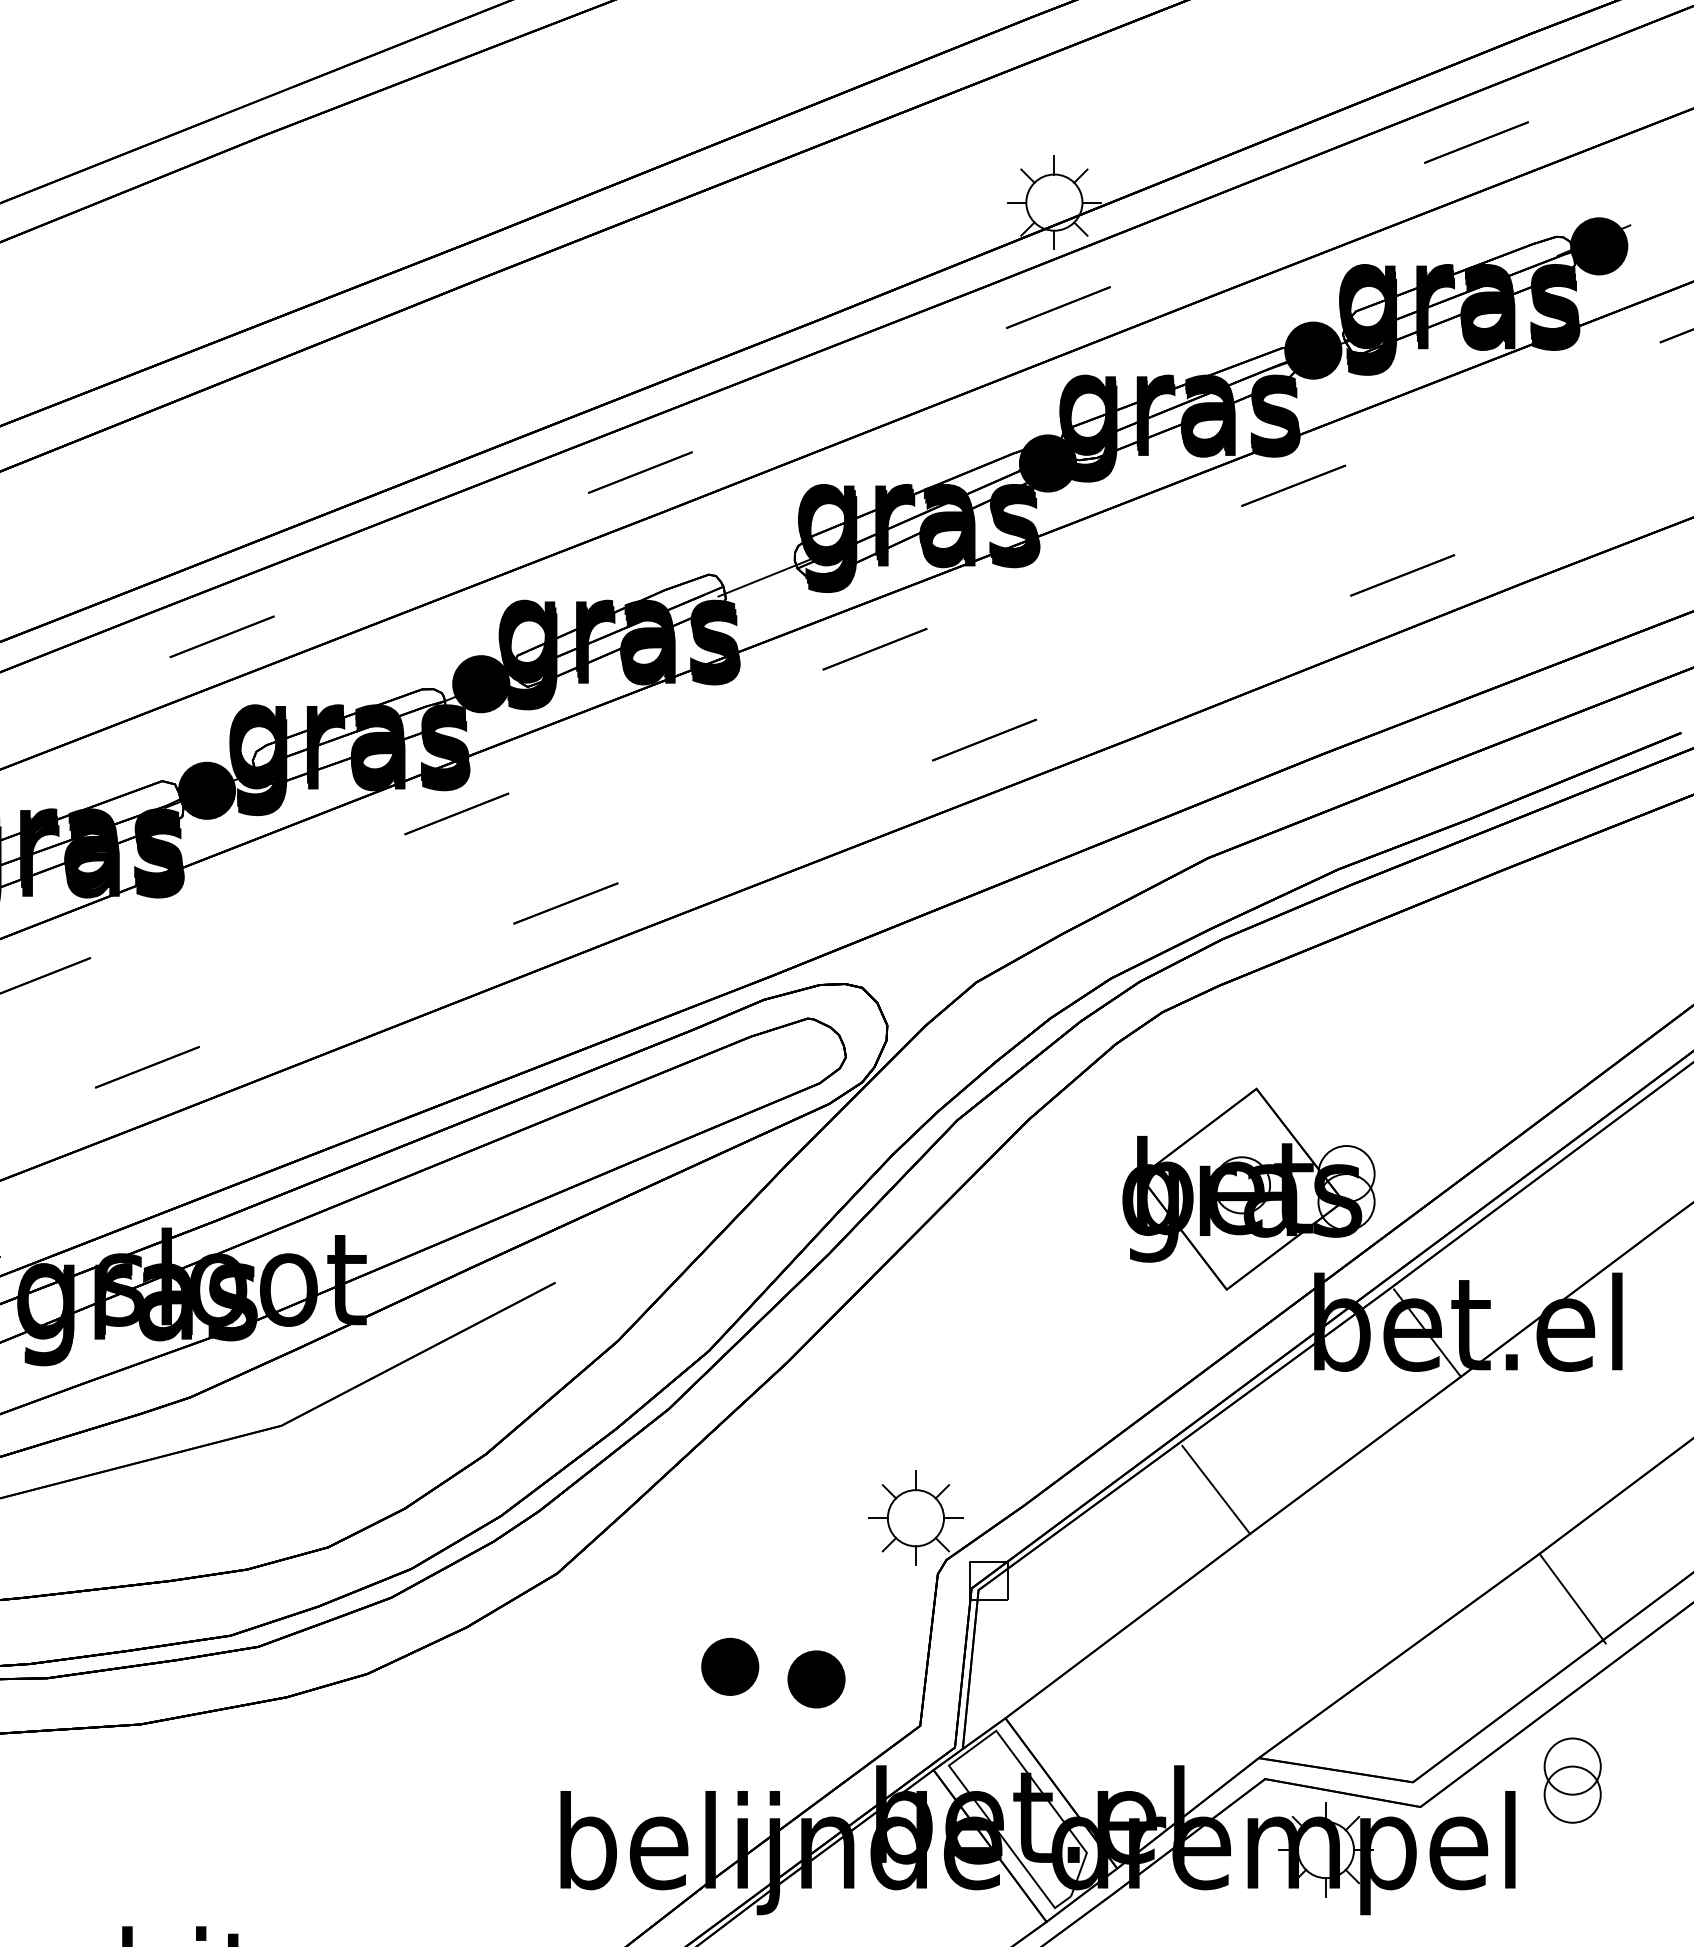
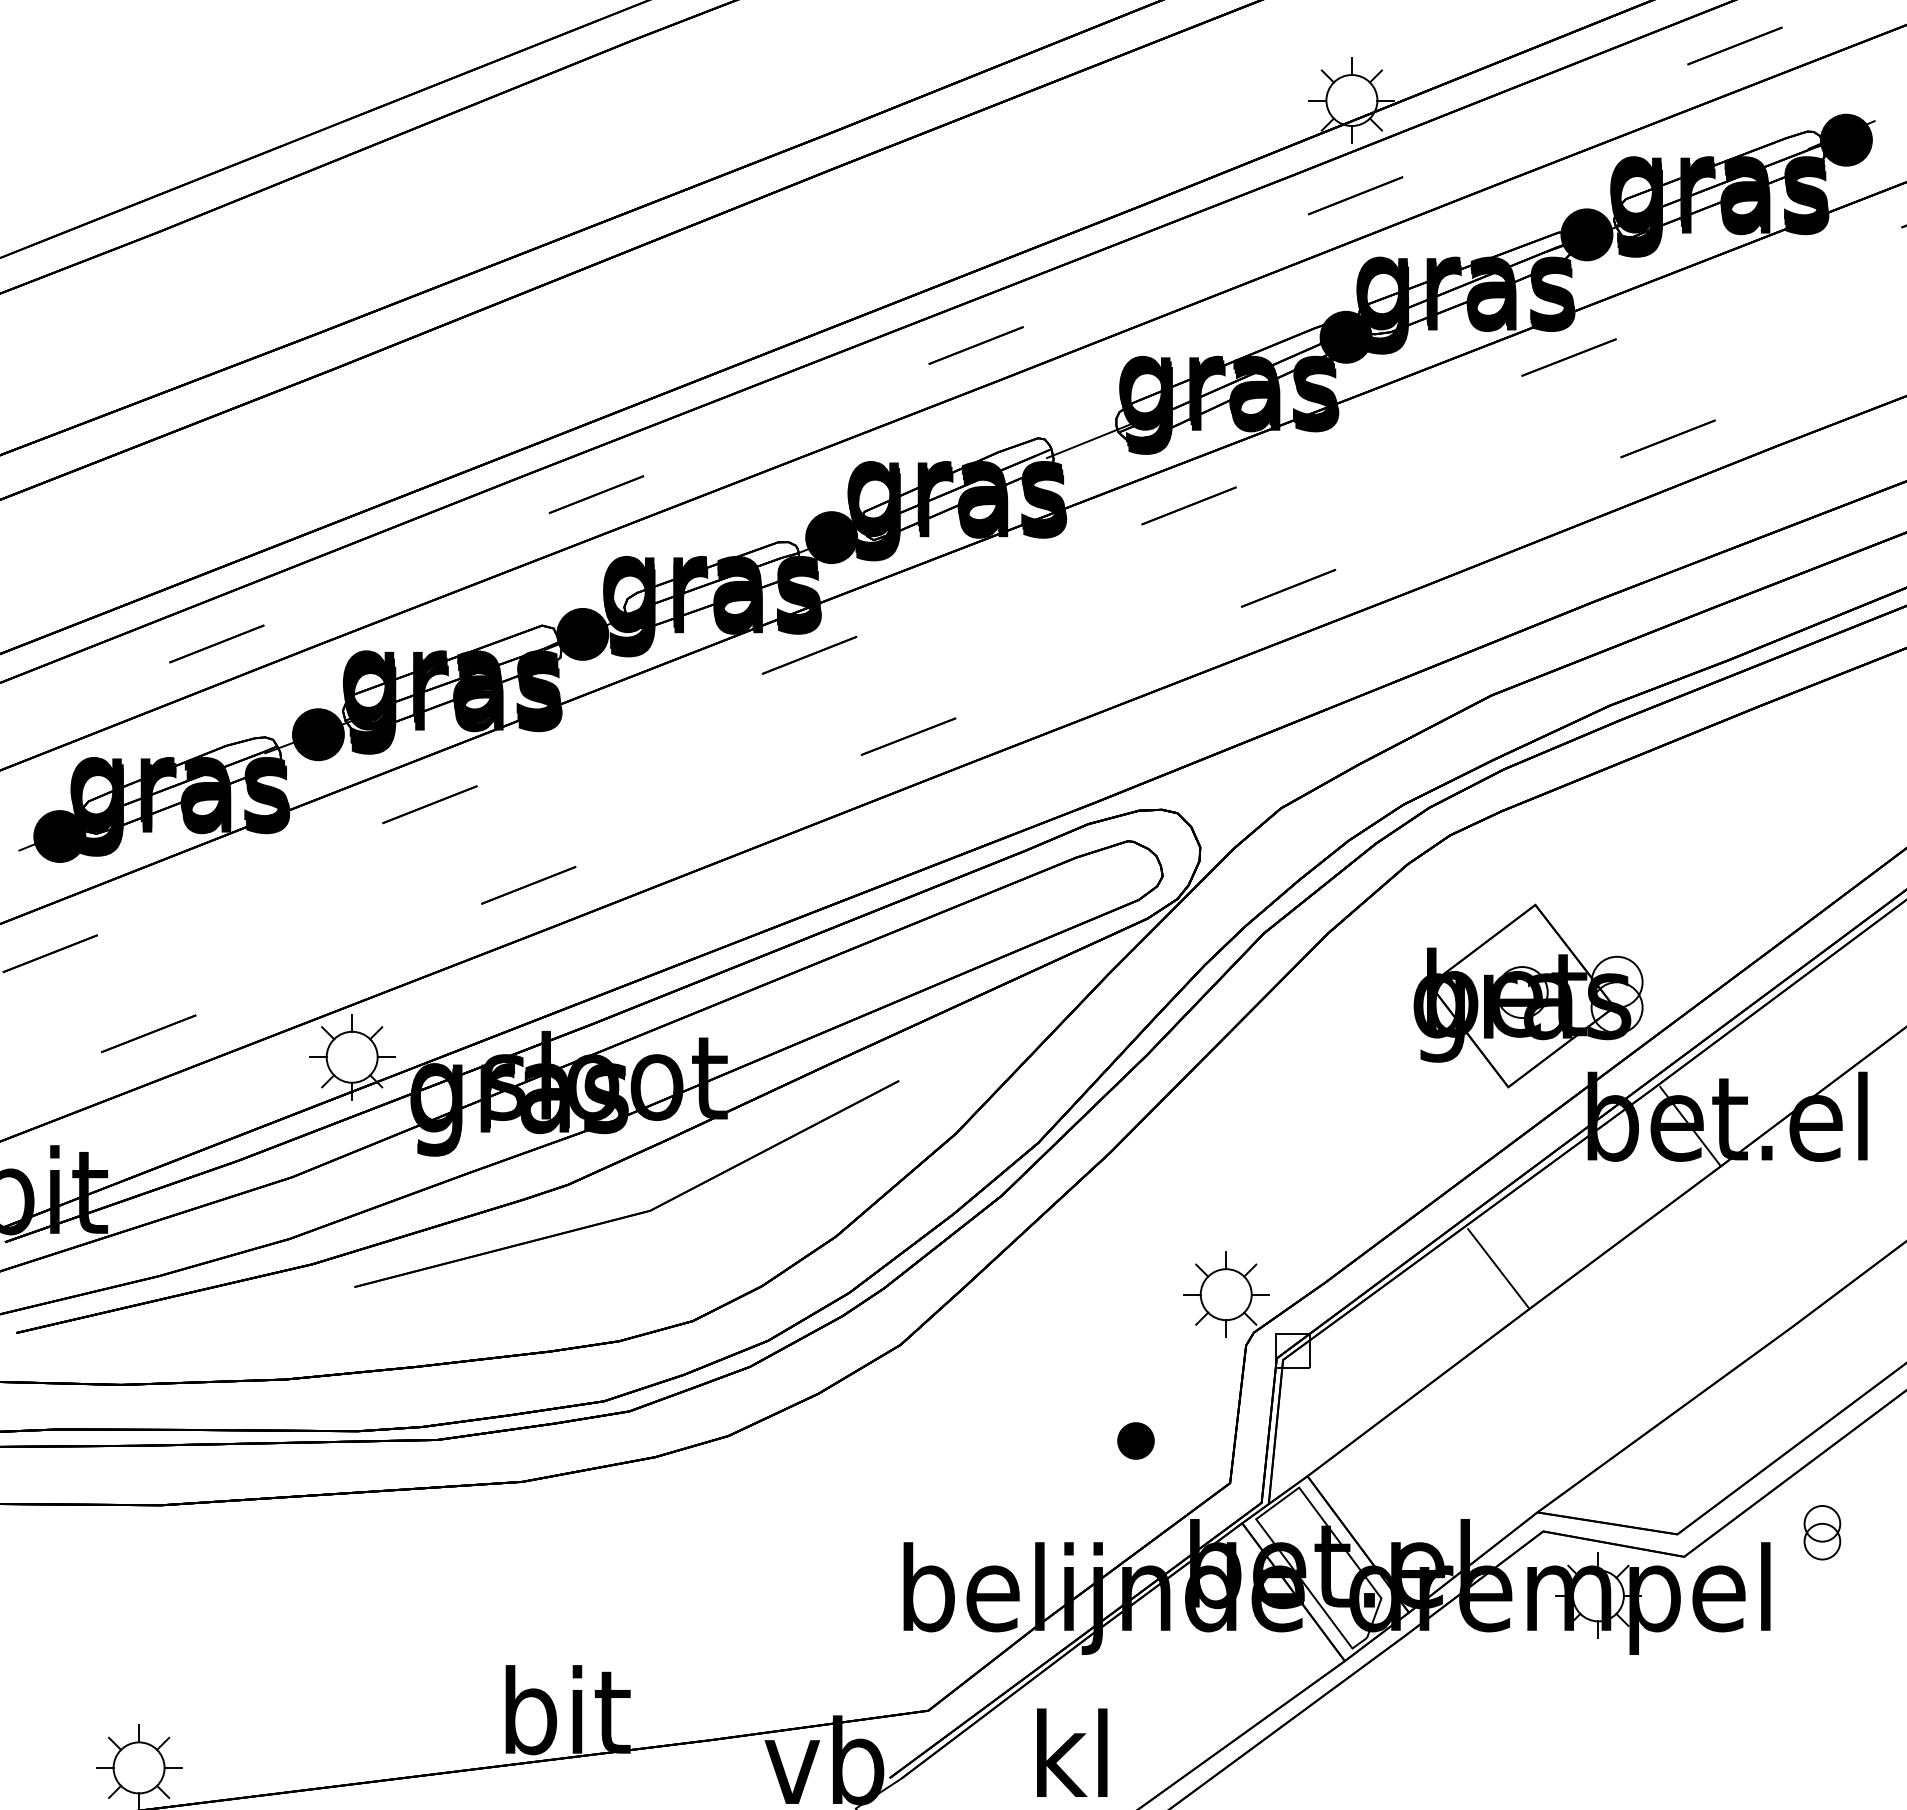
line: (1572, 1598) -> (1822, 1367), removed
part: (730, 1666) -> (1057, 1429), removed
part: (815, 1678) -> (1135, 1440), size x0.7
part: (1572, 1780) -> (1822, 1532), size x0.7

